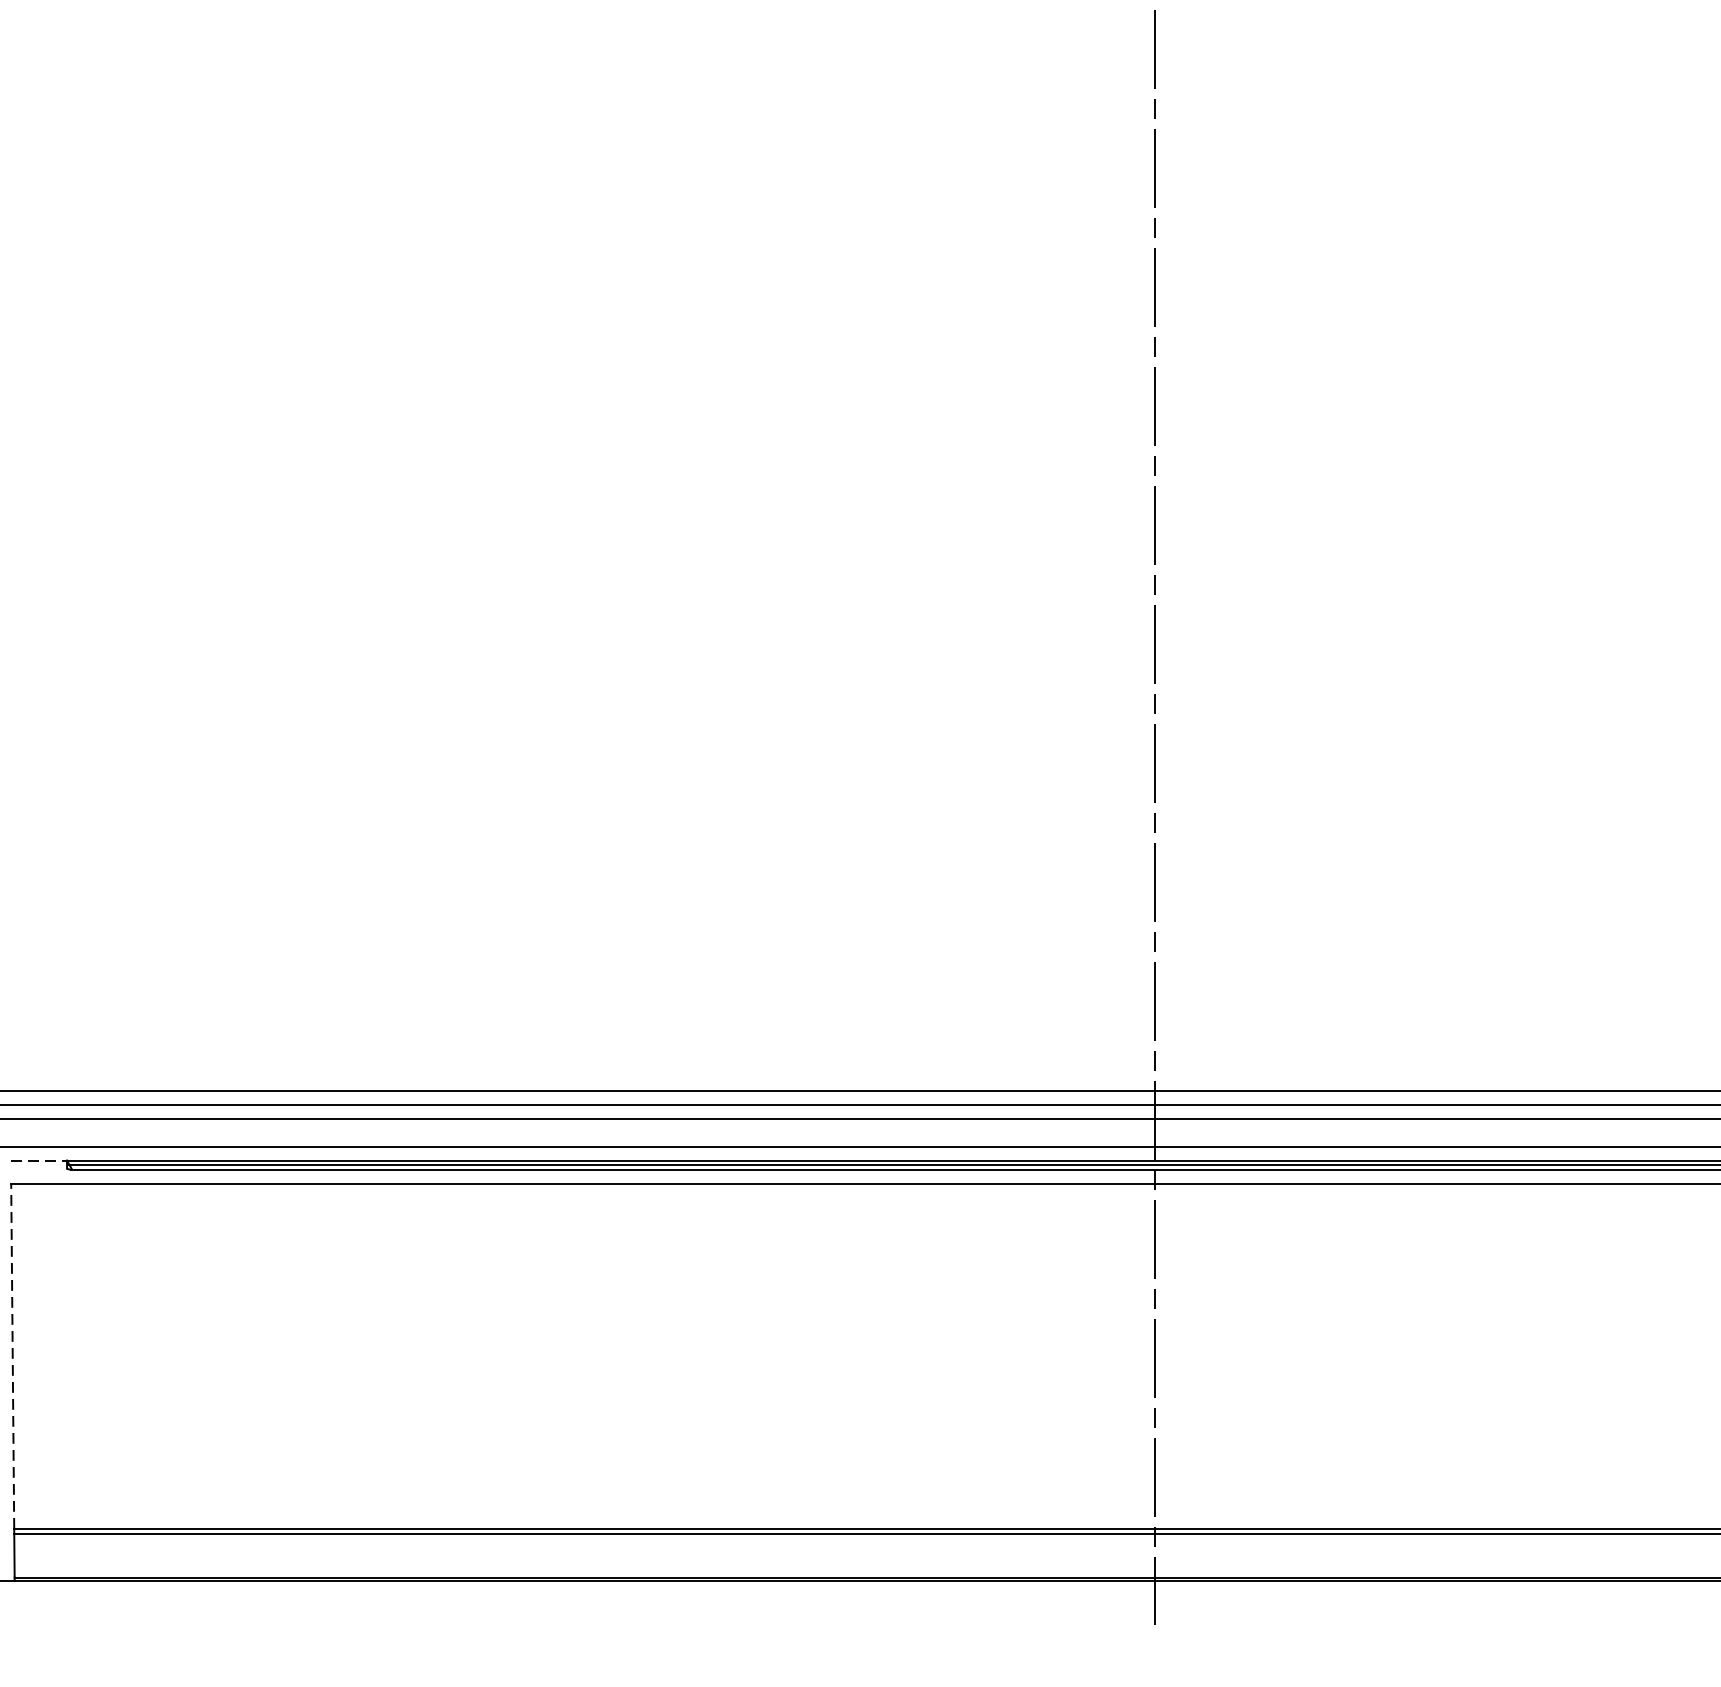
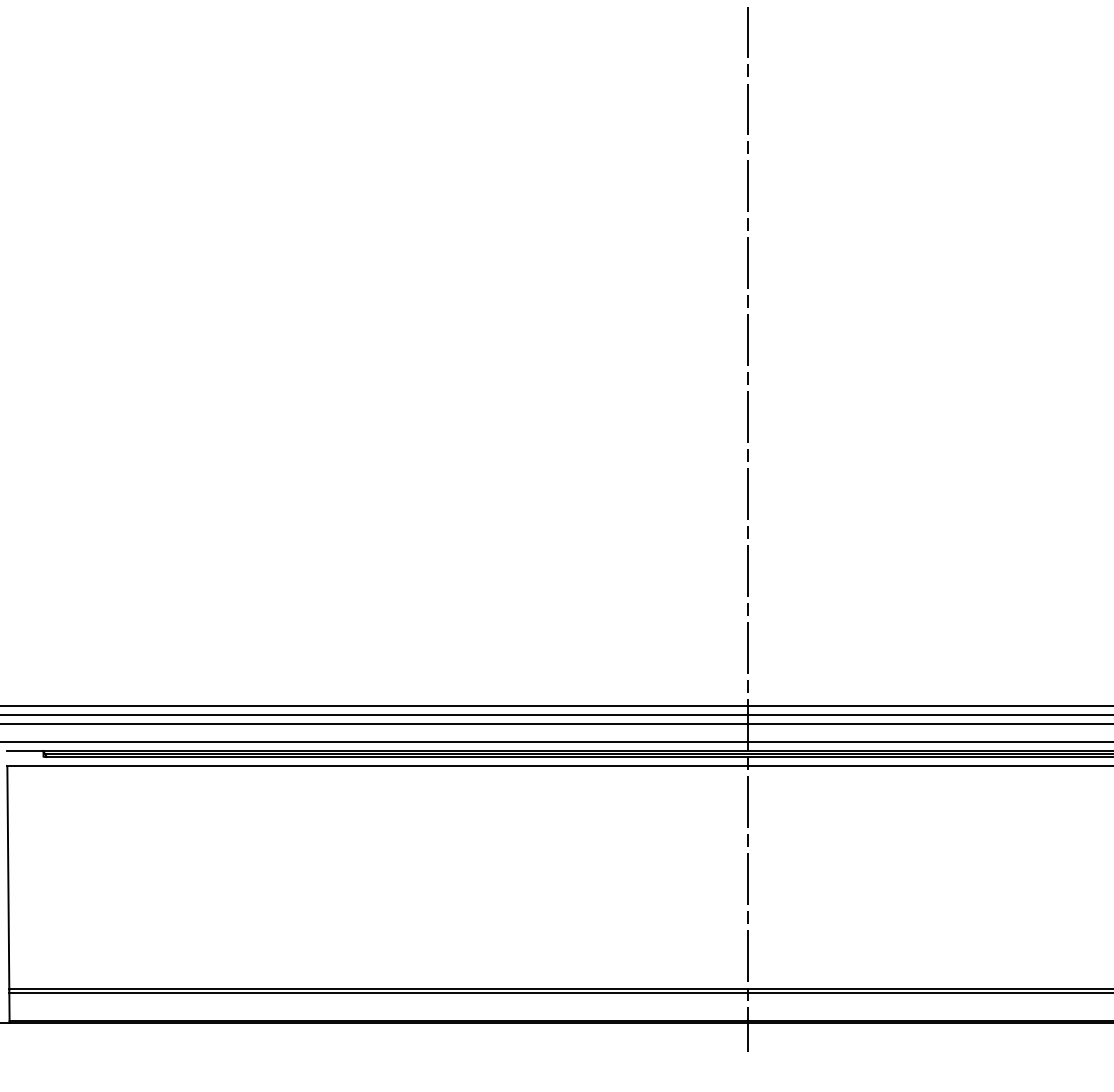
line: (39, 1161) -> (25, 751), dashed -> solid
line: (12, 1355) -> (8, 877), dashed -> solid

